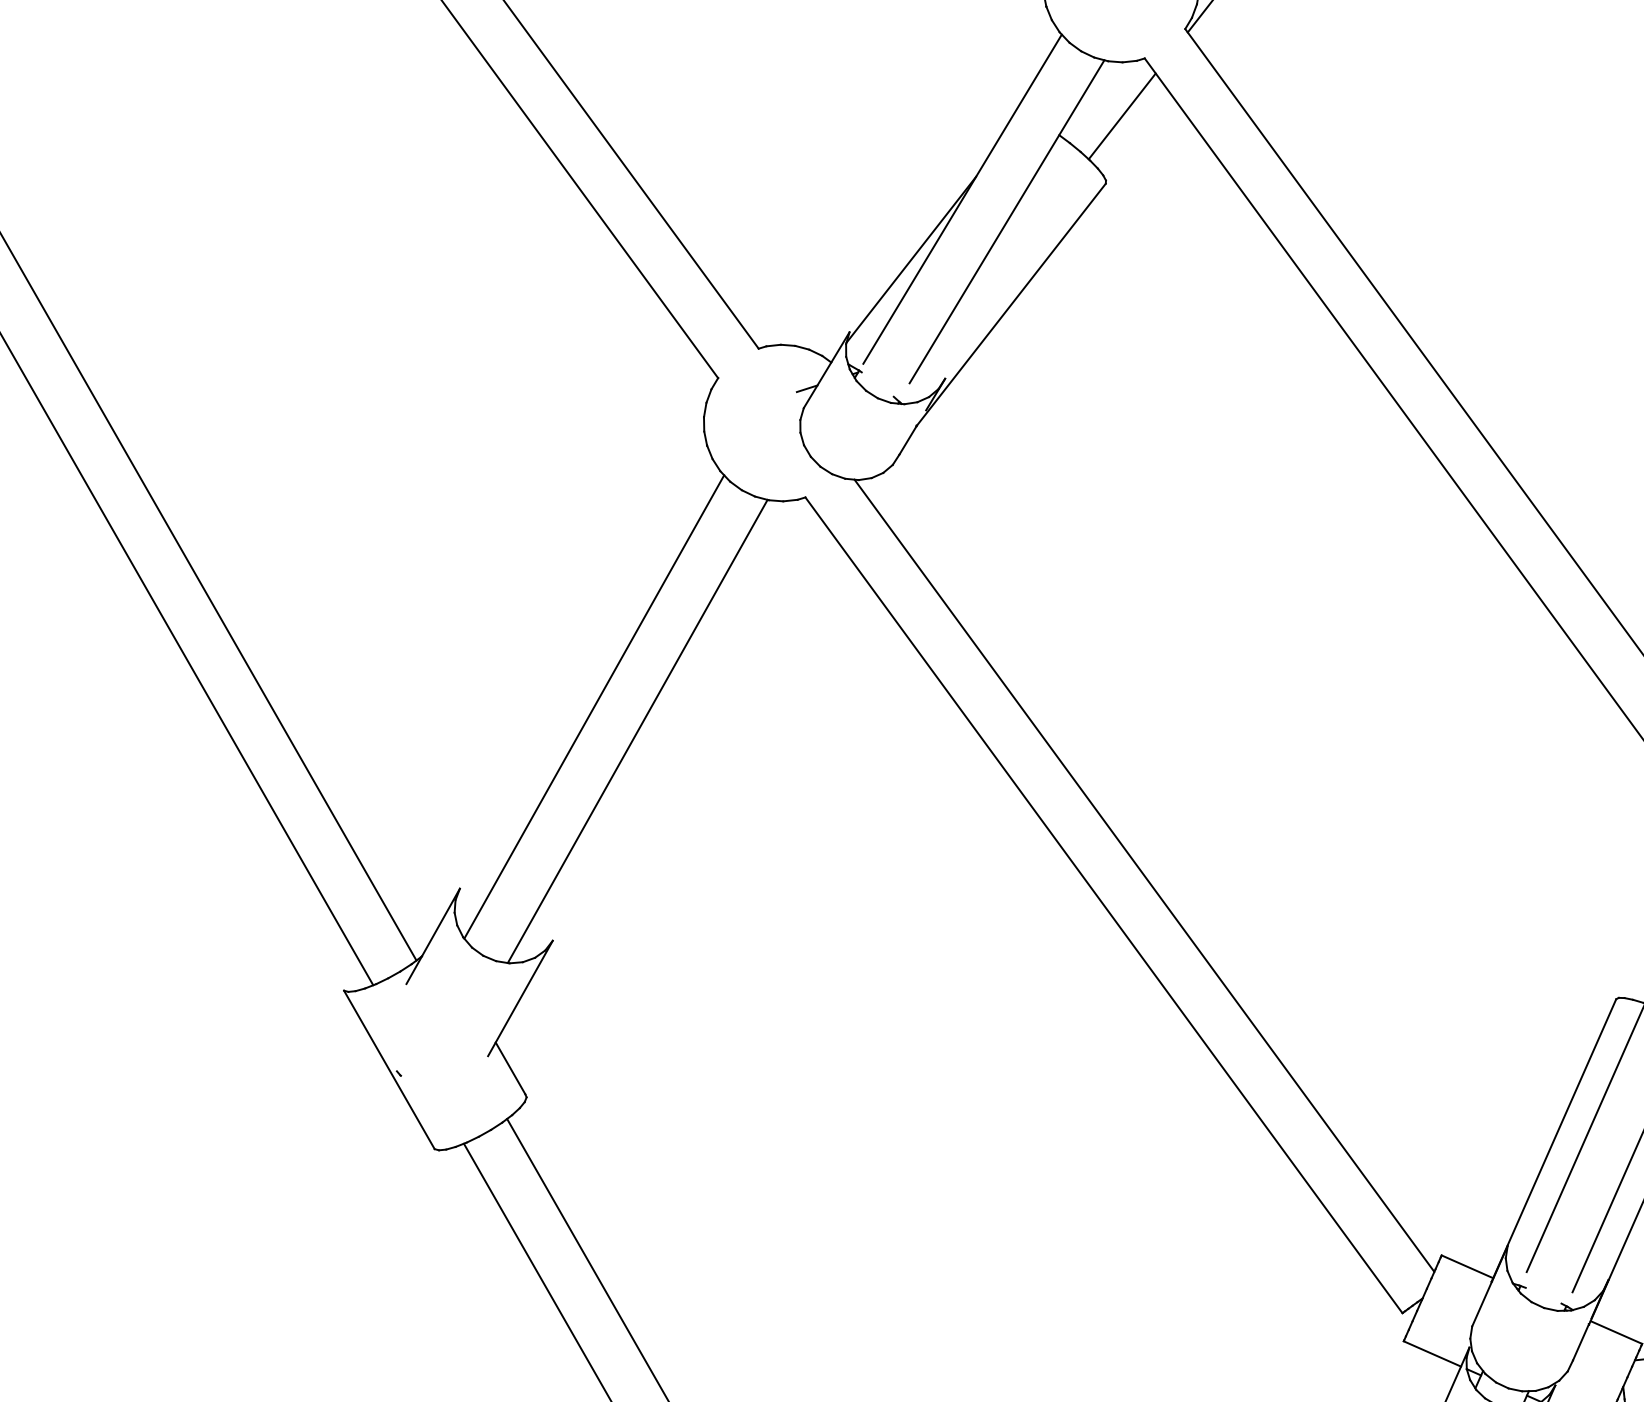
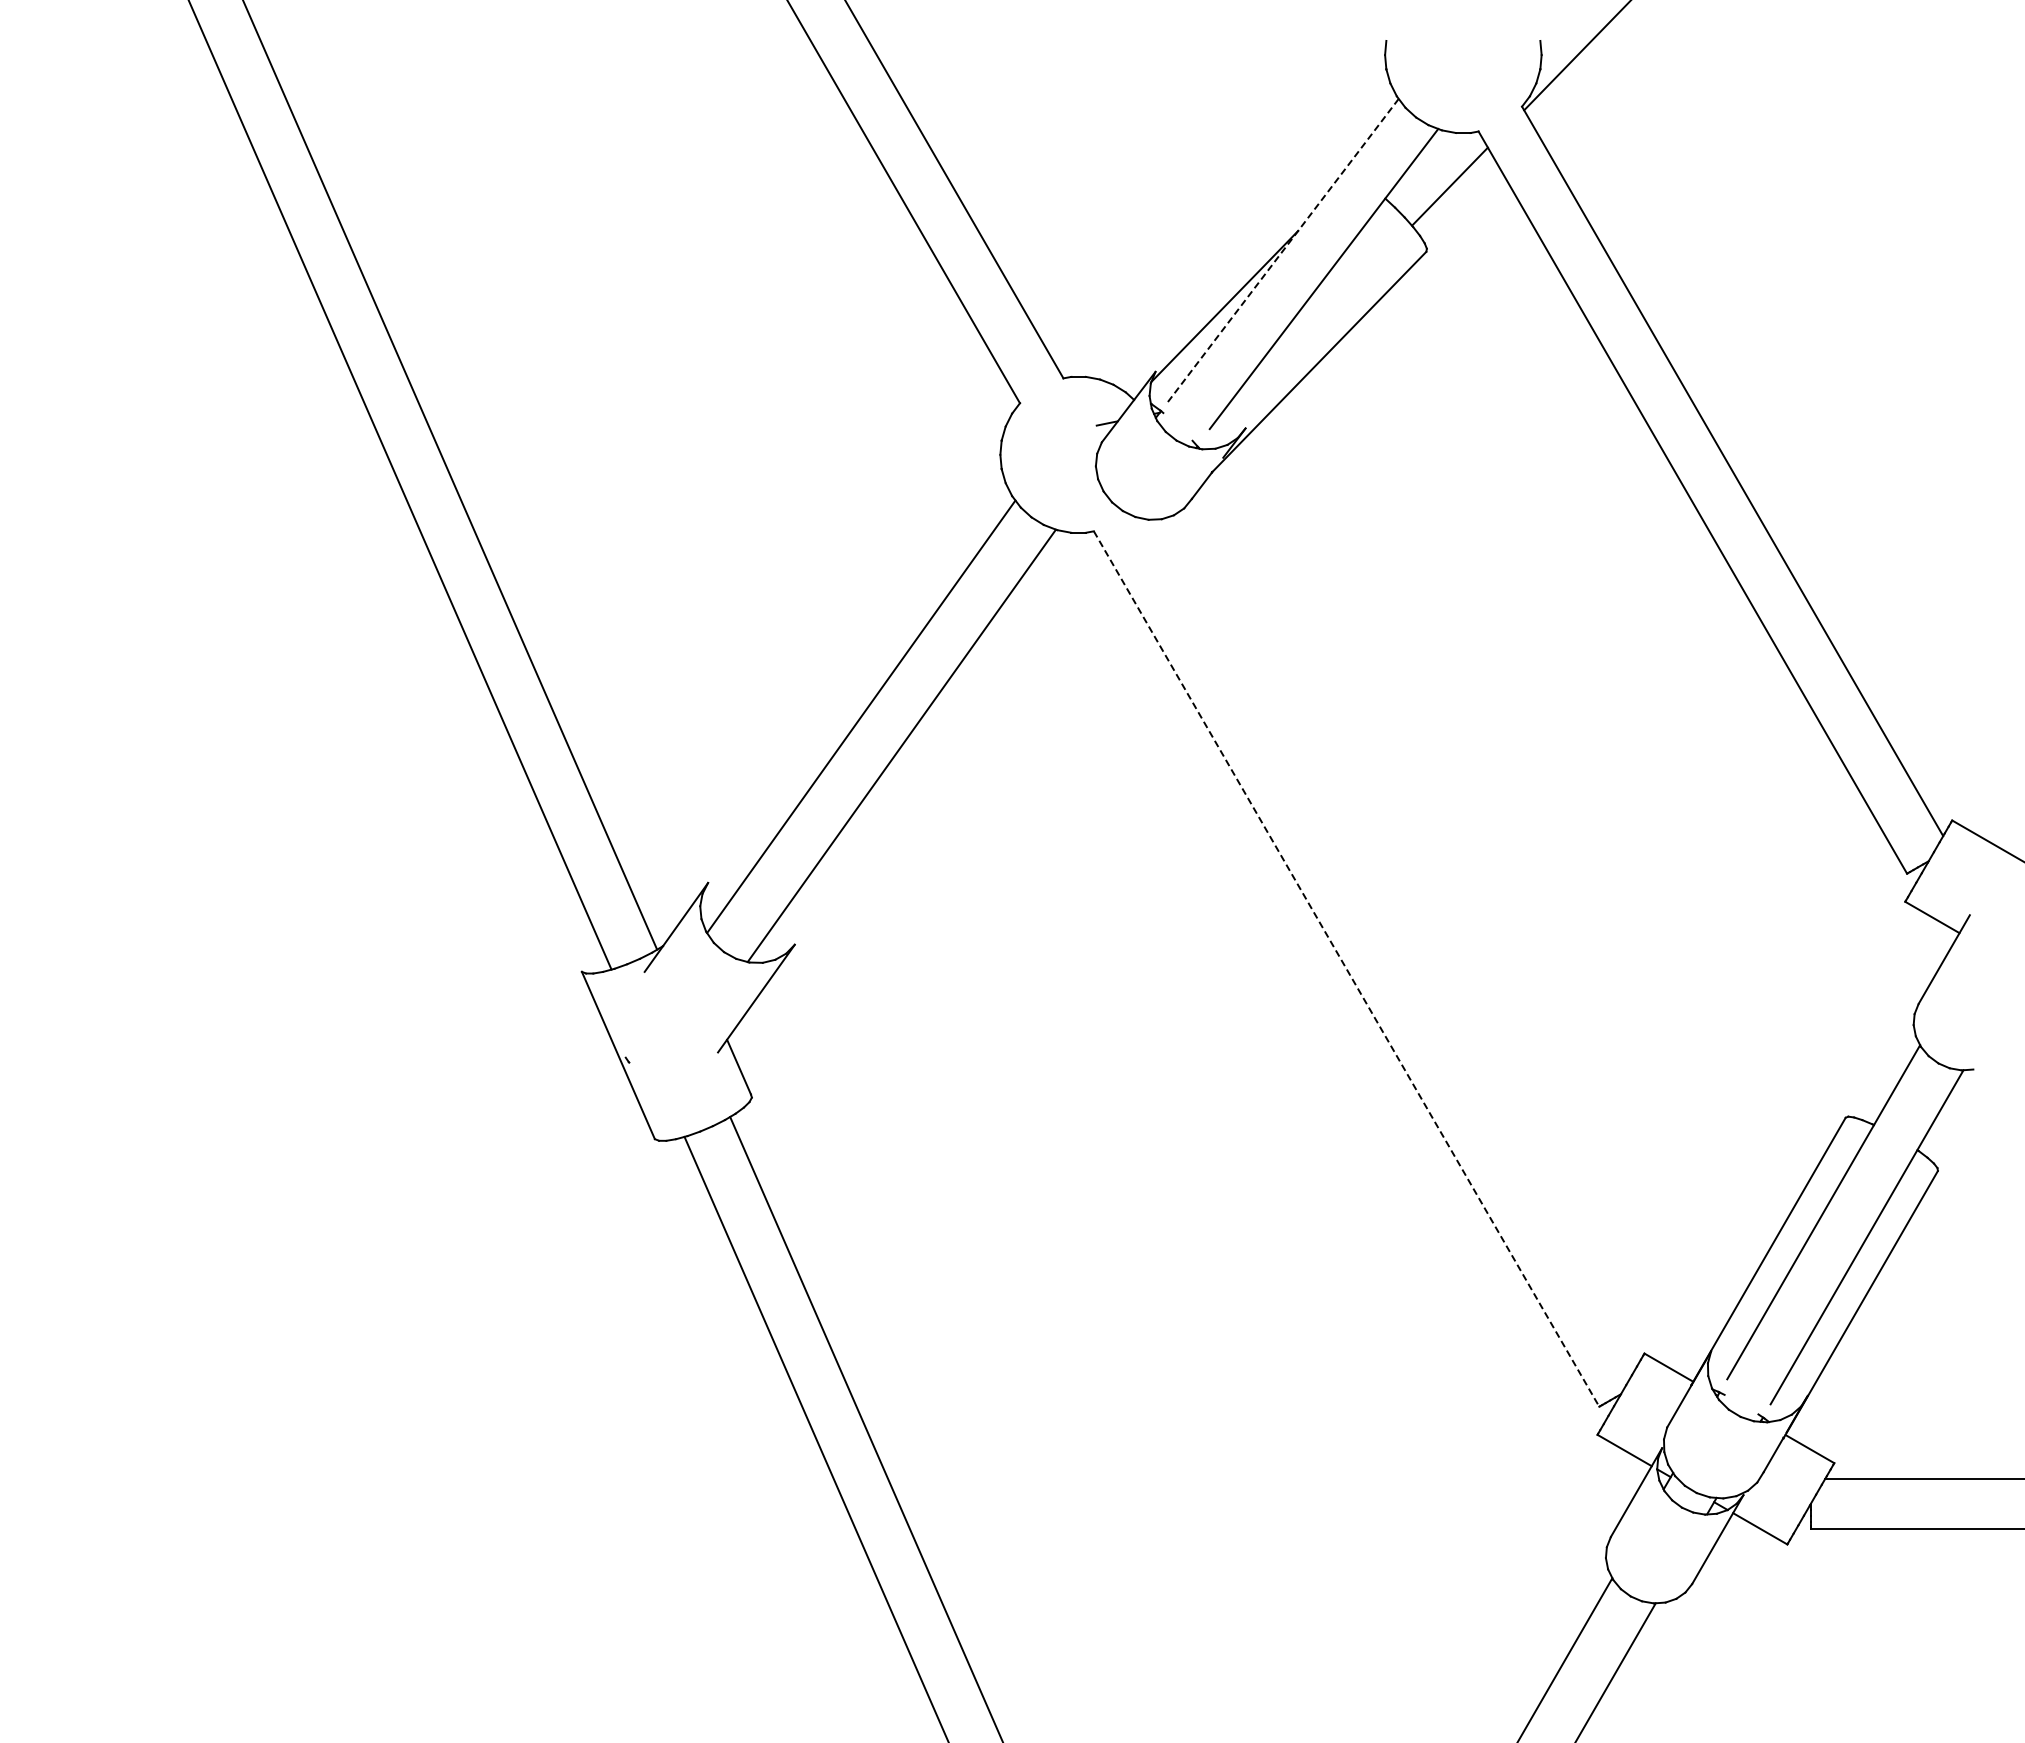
line: (962, 199) -> (1282, 252), solid -> dashed
line: (1143, 875) -> (1389, 943), removed
line: (1103, 905) -> (1346, 969), solid -> dashed

